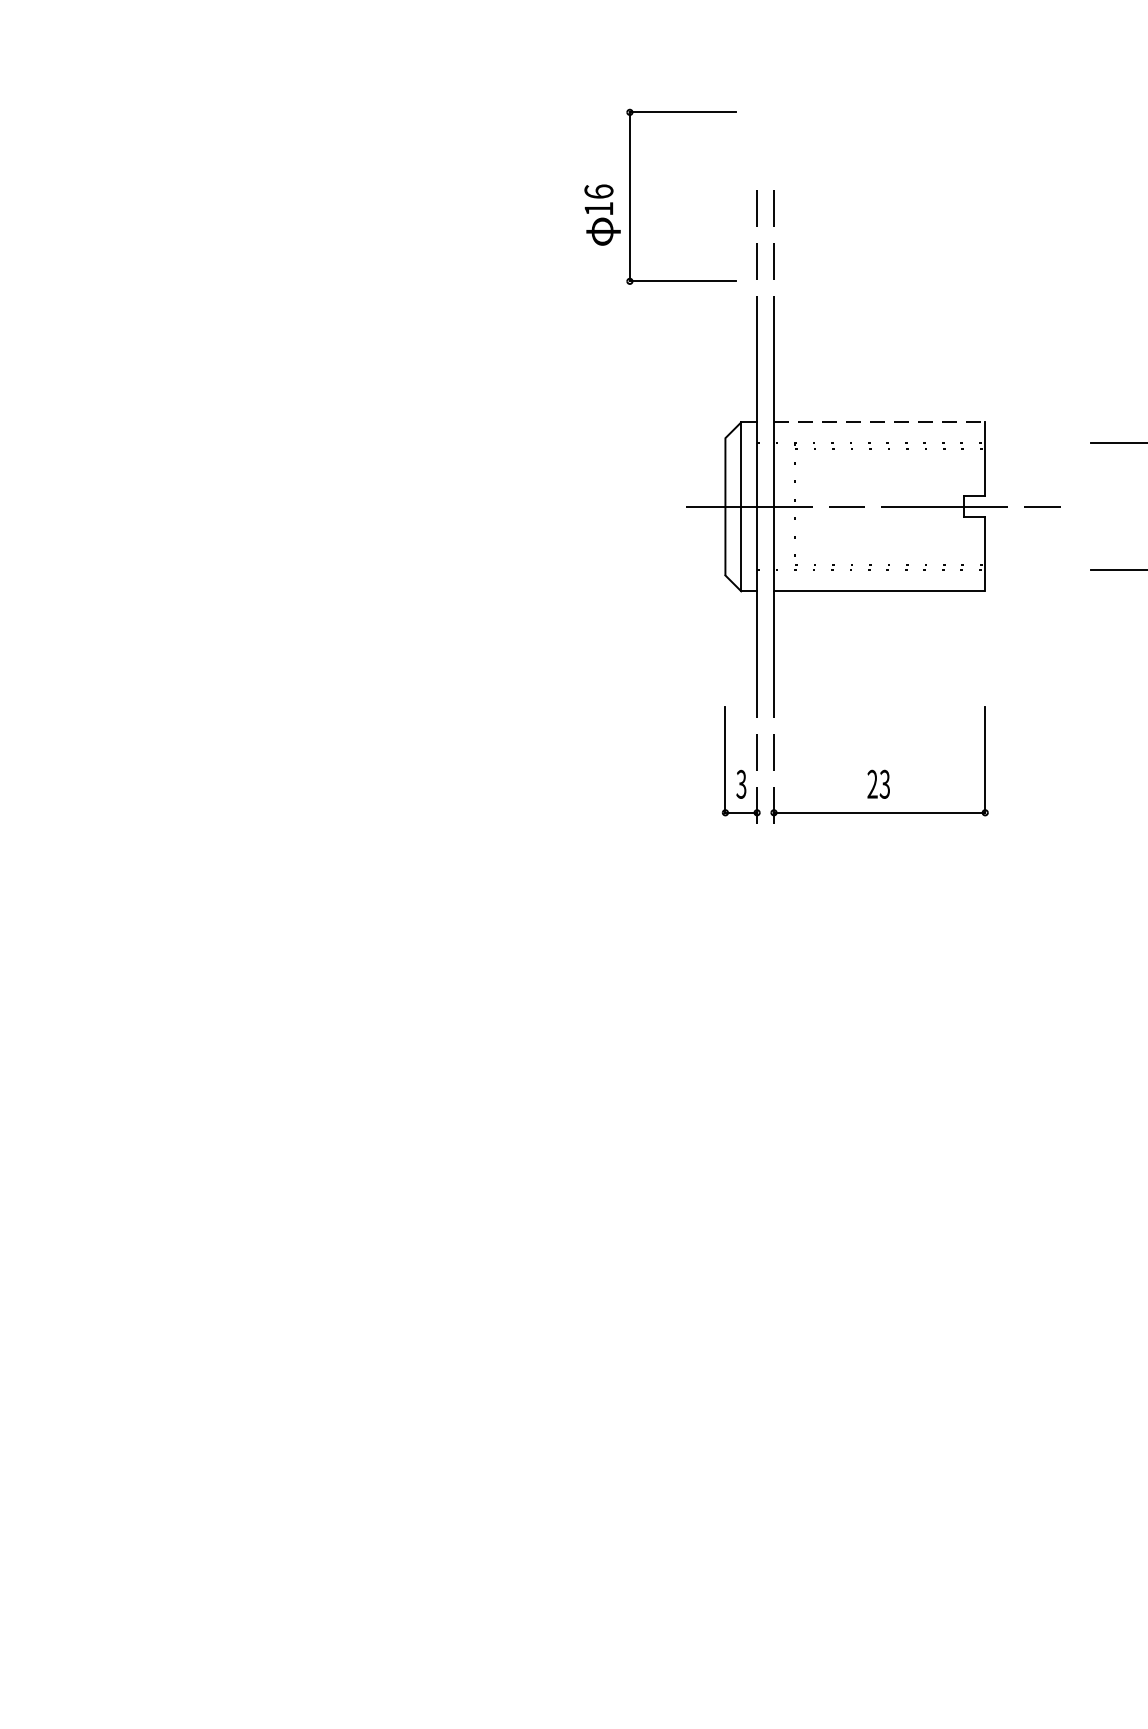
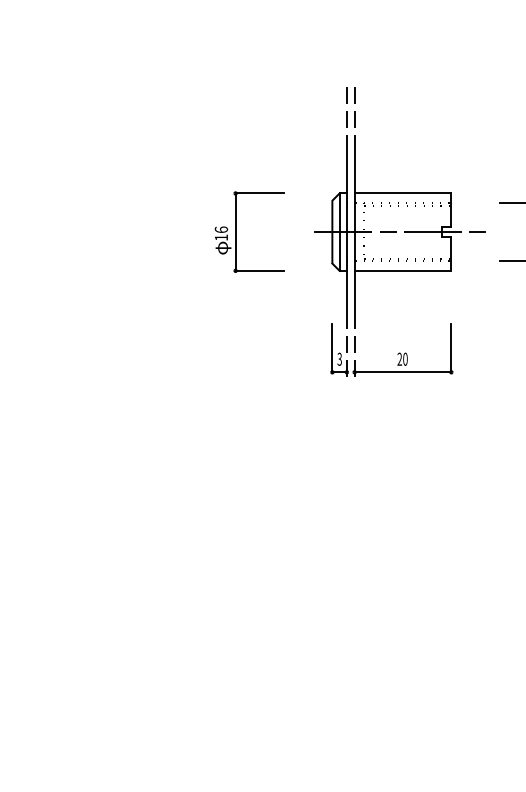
part: (631, 195) -> (236, 231), moved
line: (880, 422) -> (403, 193), dashed -> solid
text: (885, 782) -> (405, 358), 23 -> 20

